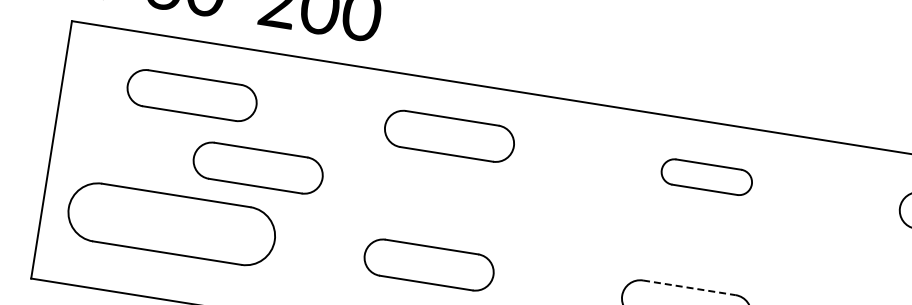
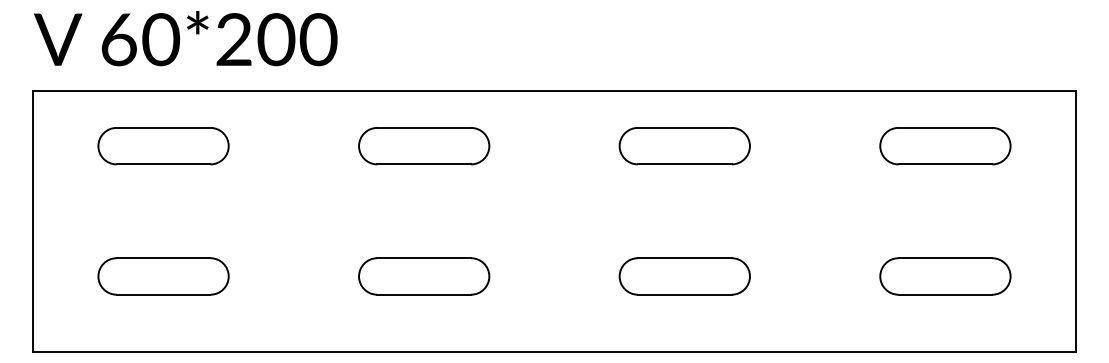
part: (258, 168) -> (240, 207), removed
part: (706, 177) -> (684, 146), size x1.43
part: (171, 224) -> (163, 276), size x0.62
line: (689, 288) -> (684, 258), dashed -> solid

